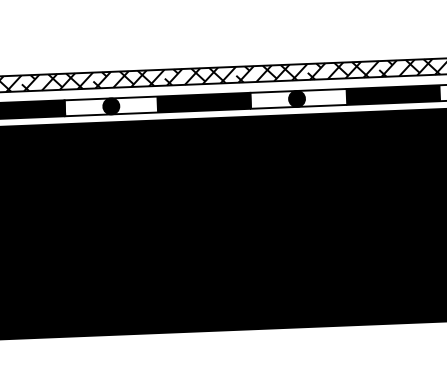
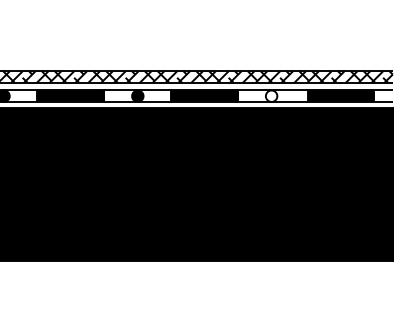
fill: (296, 97) -> (271, 95), removed

